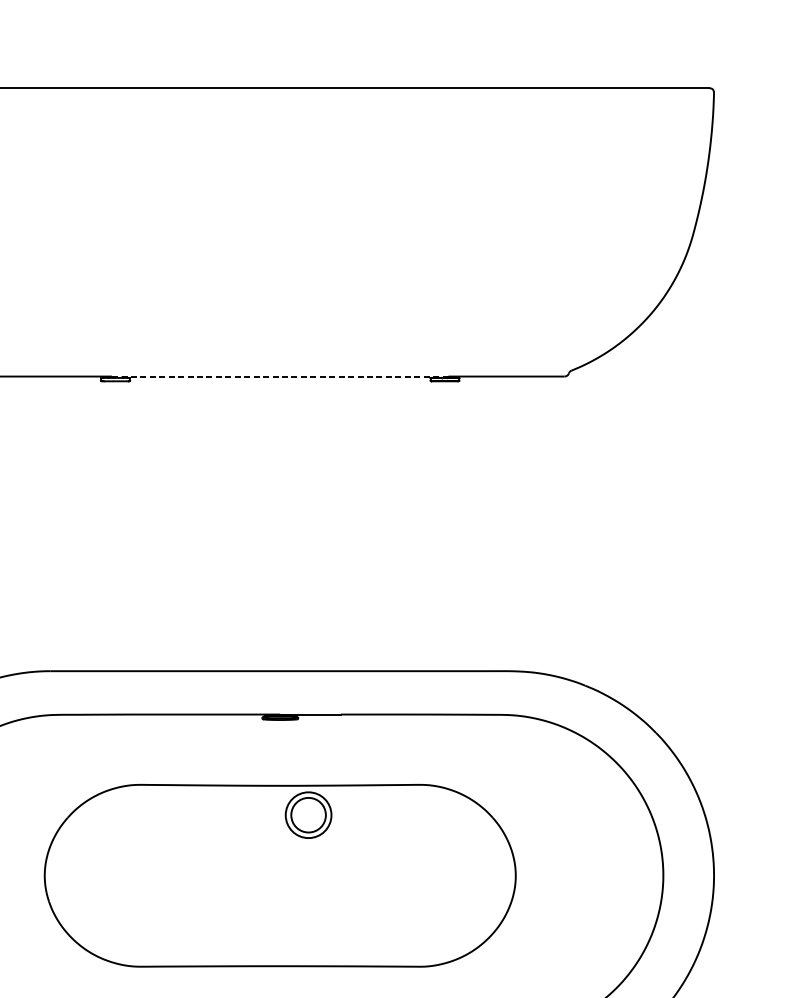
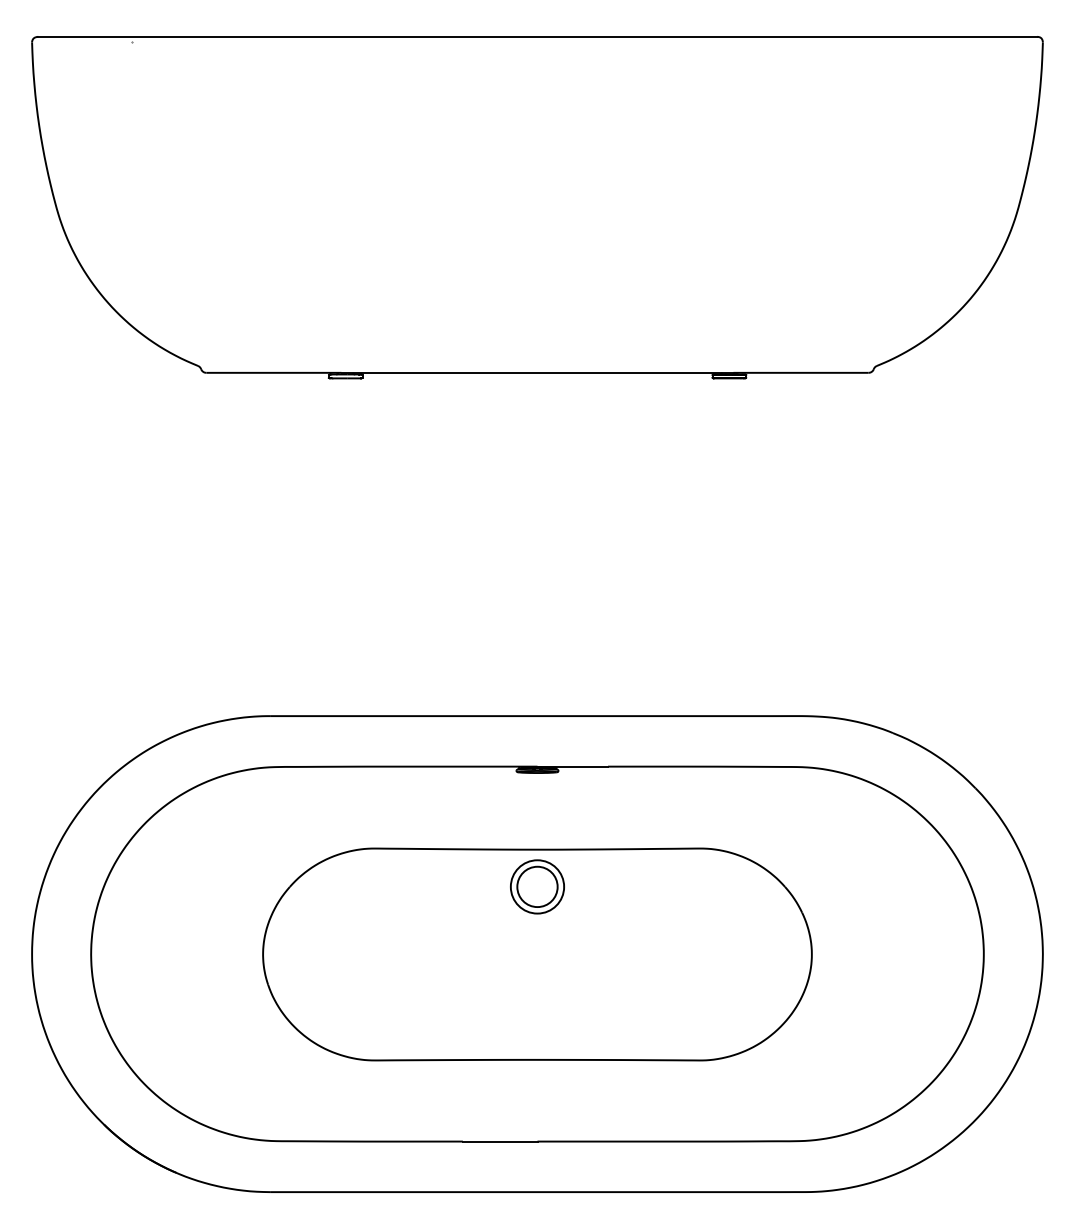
line: (280, 376) -> (537, 372), dashed -> solid
part: (308, 814) -> (537, 886), moved

